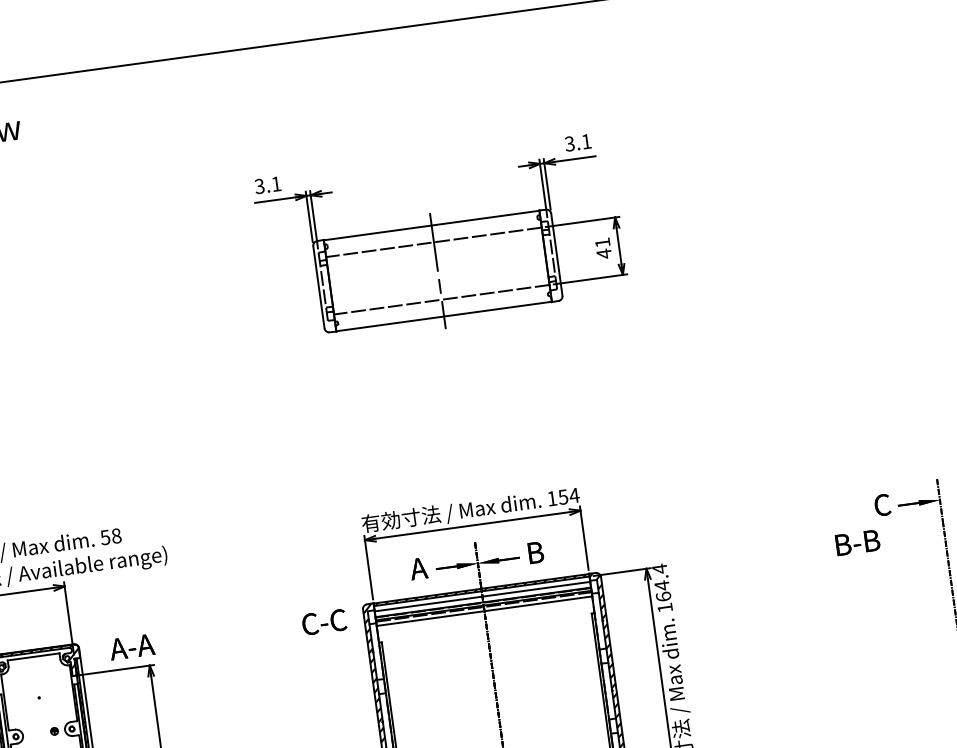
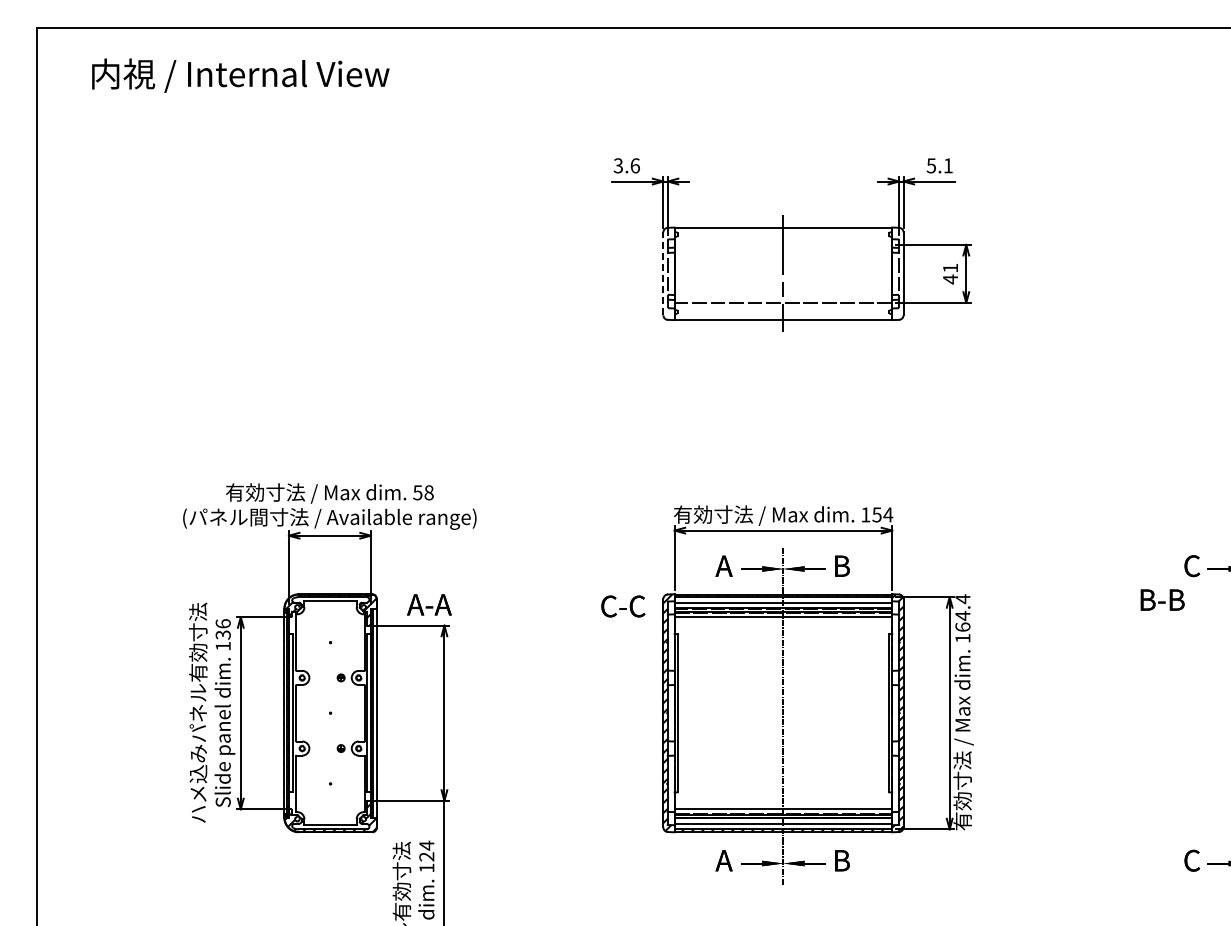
text: (569, 143) -> (931, 165), 3.1 -> 5.1
text: (275, 183) -> (634, 165), 3.1 -> 3.6
line: (433, 241) -> (783, 244), removed
line: (319, 286) -> (663, 273), solid -> dashed

